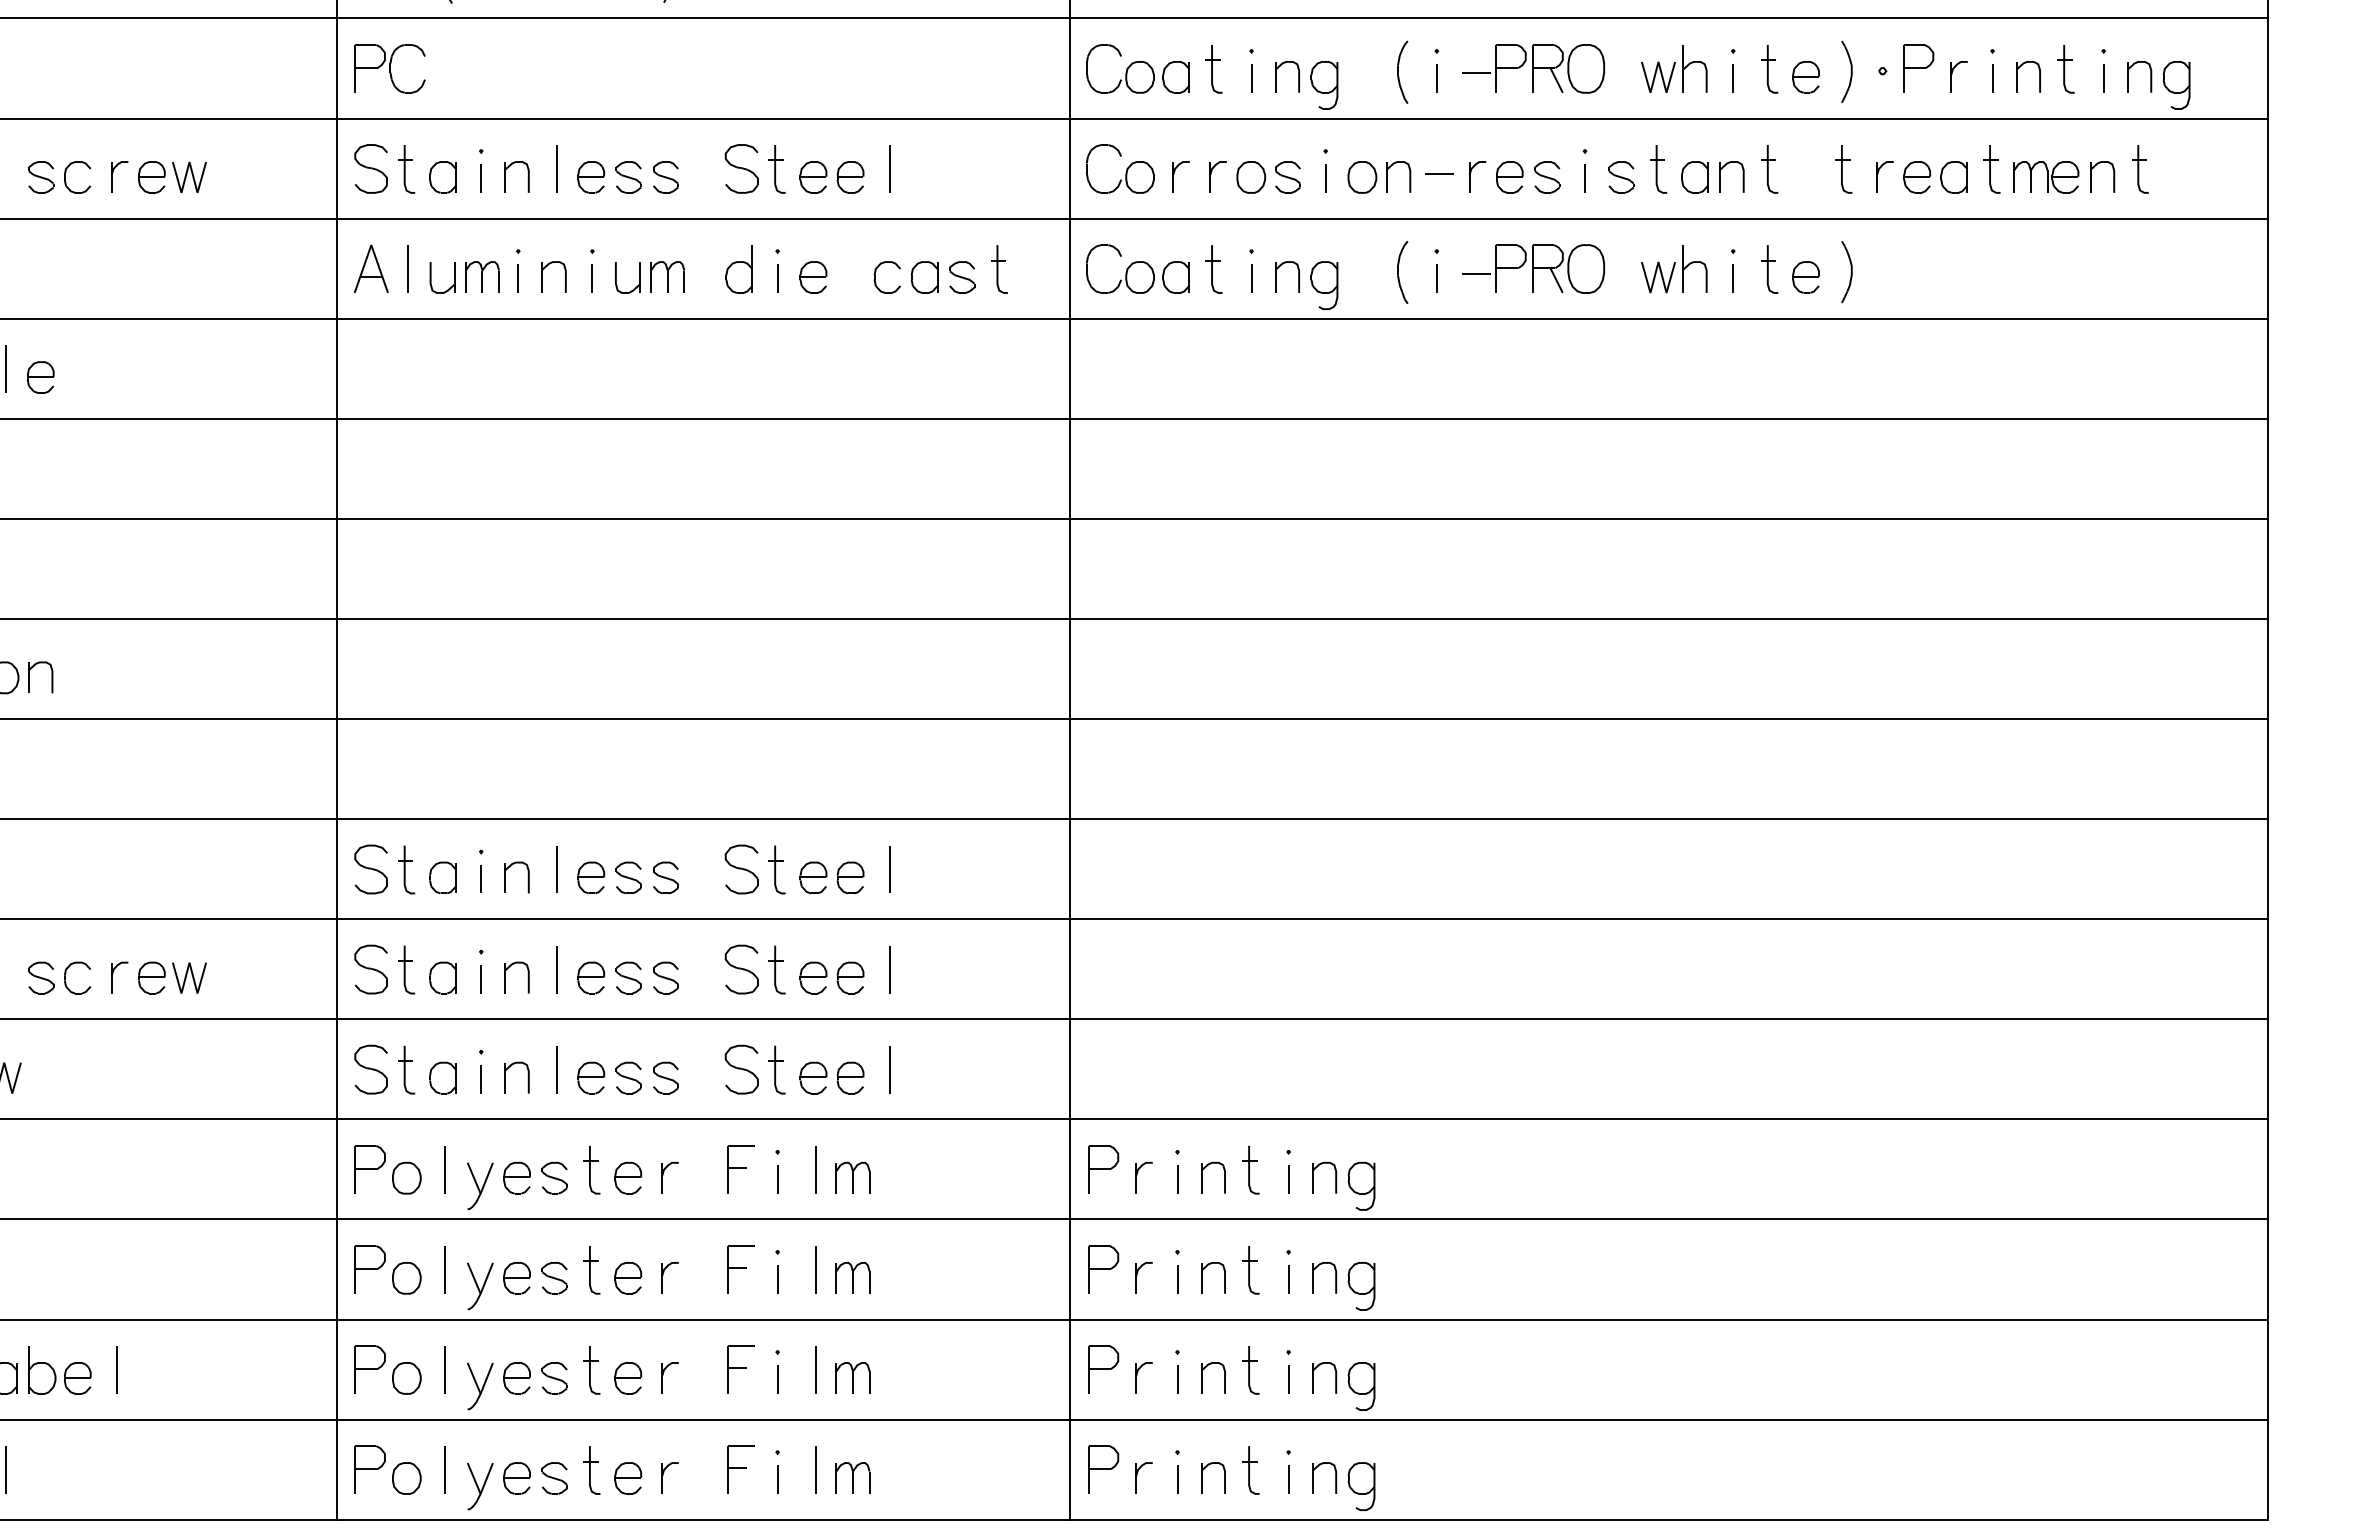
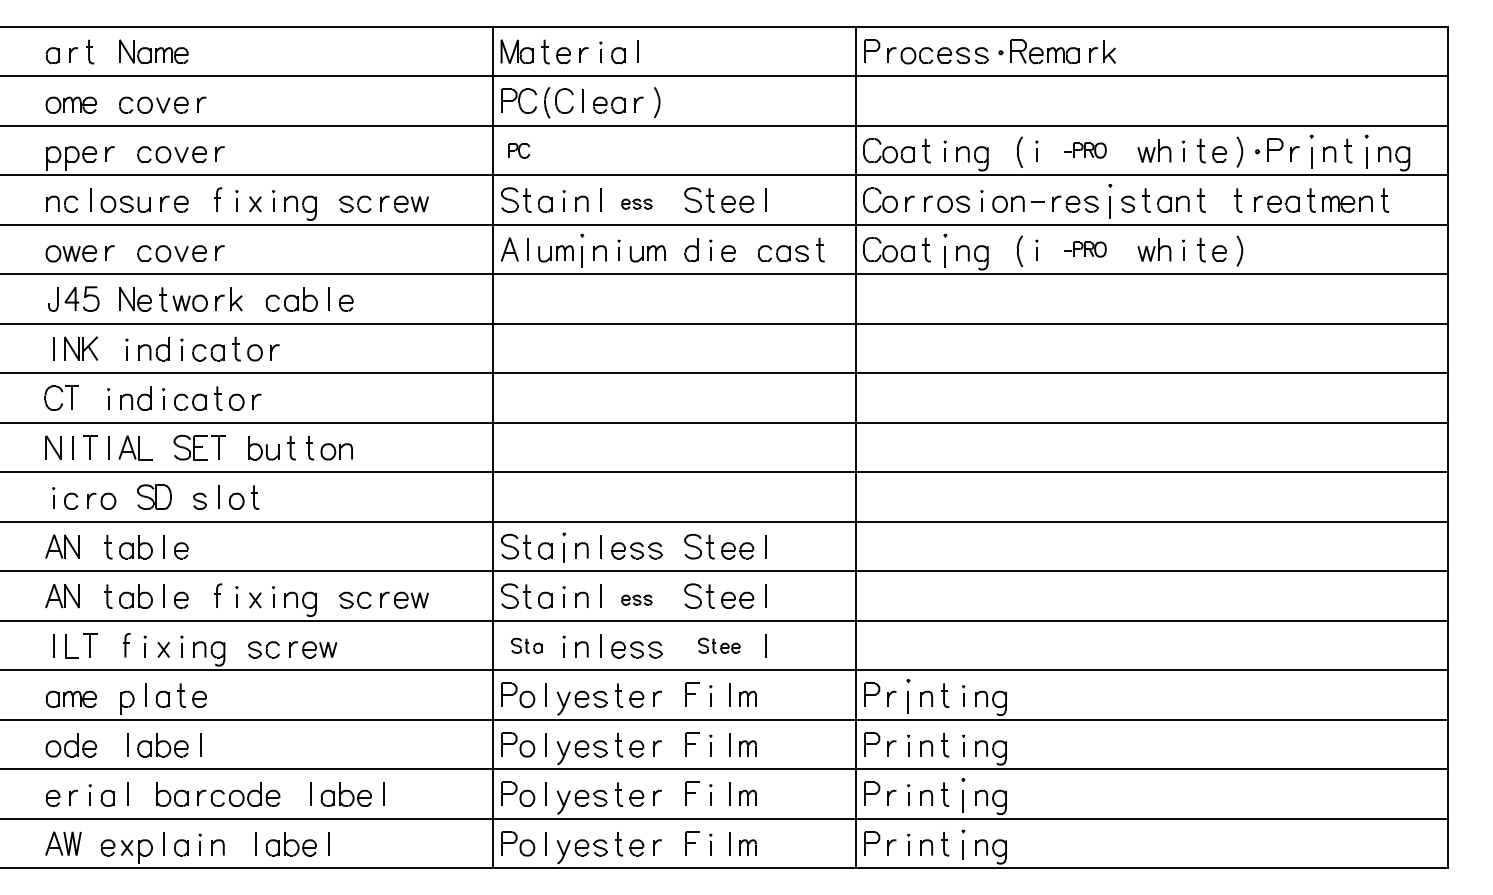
part: (388, 68) -> (518, 150), size x0.6
part: (1533, 68) -> (1084, 150), size x0.6
part: (1991, 68) -> (1311, 150), size x1.6
part: (2103, 68) -> (1366, 150), size x1.6
part: (1583, 169) -> (1109, 200), size x1.6
part: (627, 175) -> (636, 203), size x0.6
part: (518, 268) -> (582, 249), size x1.6
part: (1250, 268) -> (944, 249), size x1.6
part: (1533, 268) -> (1084, 249), size x0.6
part: (479, 871) -> (563, 547), size x1.4
part: (627, 976) -> (636, 599), size x0.6
part: (405, 1069) -> (526, 645), size x0.6
part: (795, 1069) -> (719, 645), size x0.6
part: (1177, 1170) -> (908, 695), size x1.6
part: (1288, 1370) -> (963, 794), size x1.6
part: (1288, 1471) -> (963, 844), size x1.4

